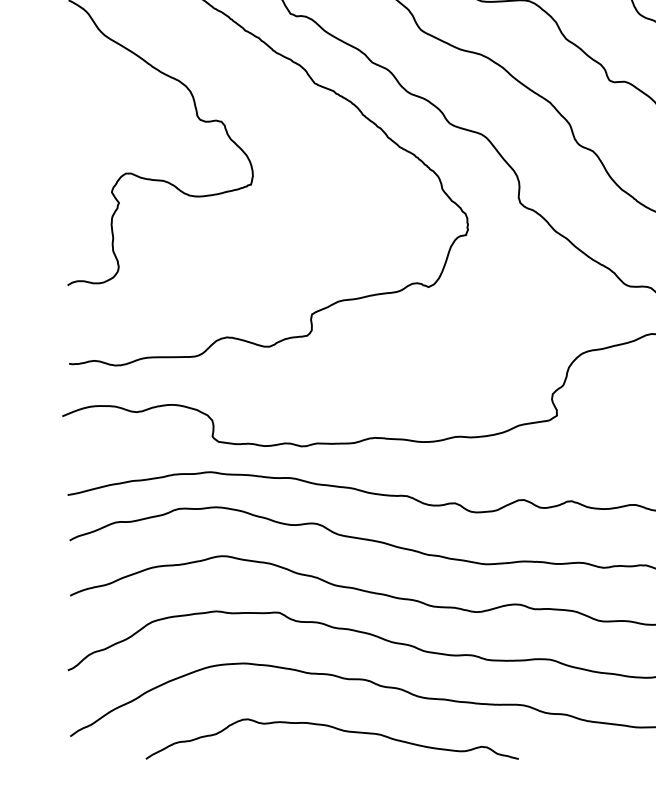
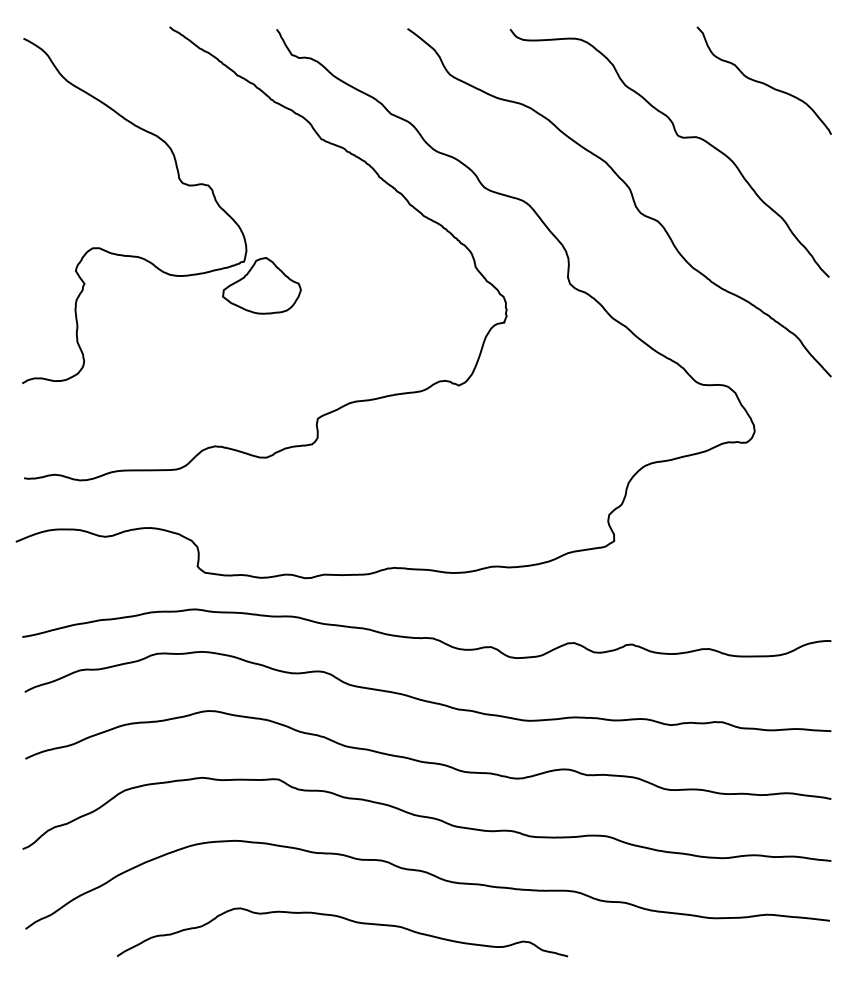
part: (265, 204) -> (261, 285), added

